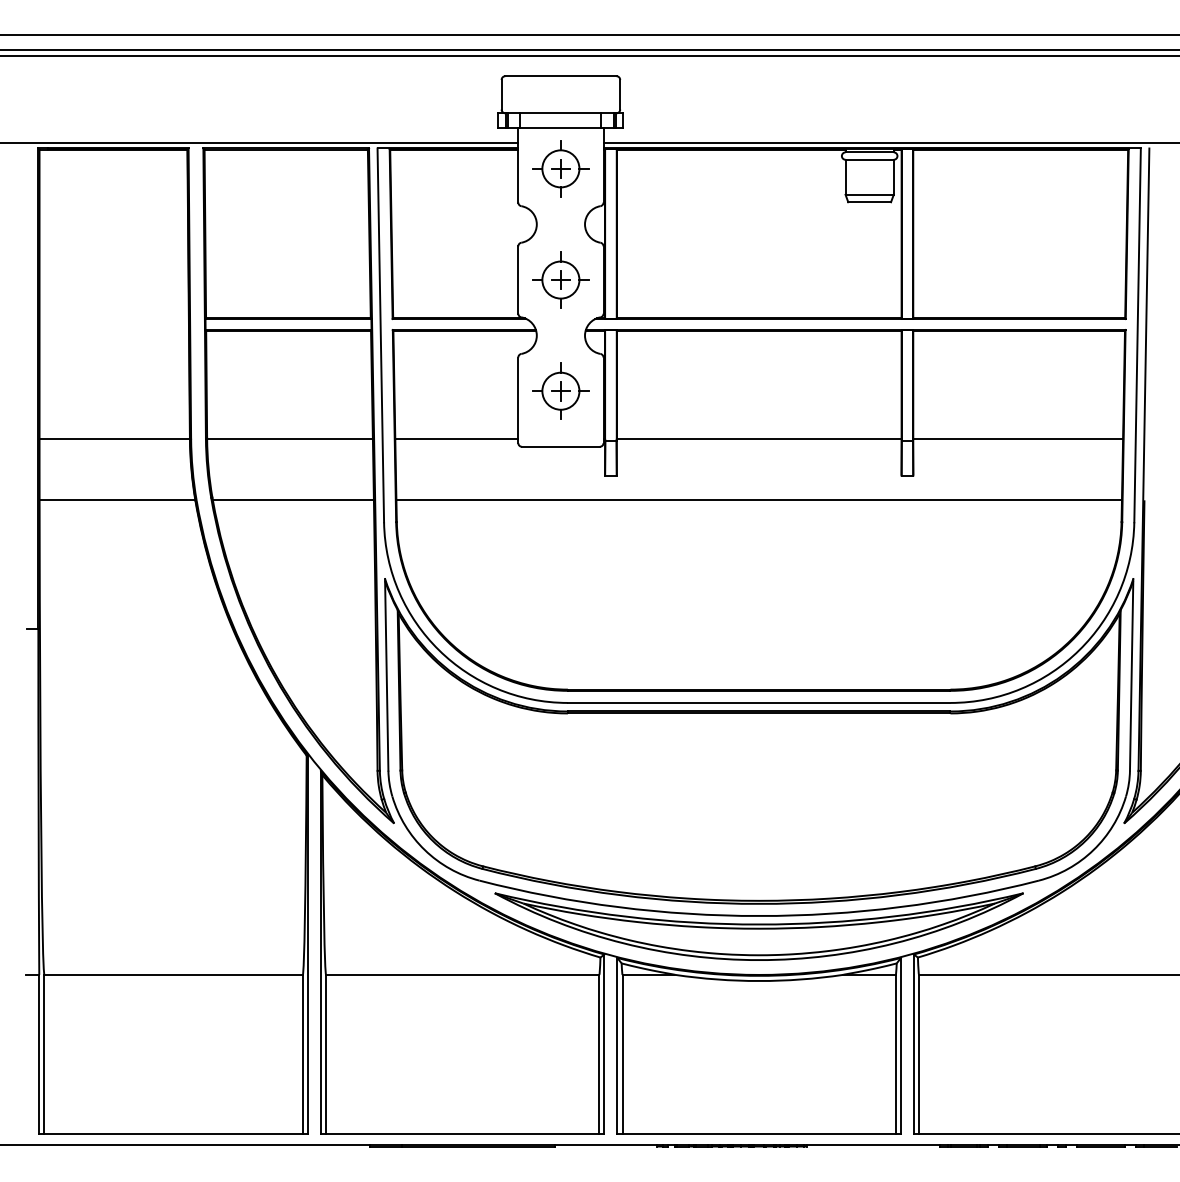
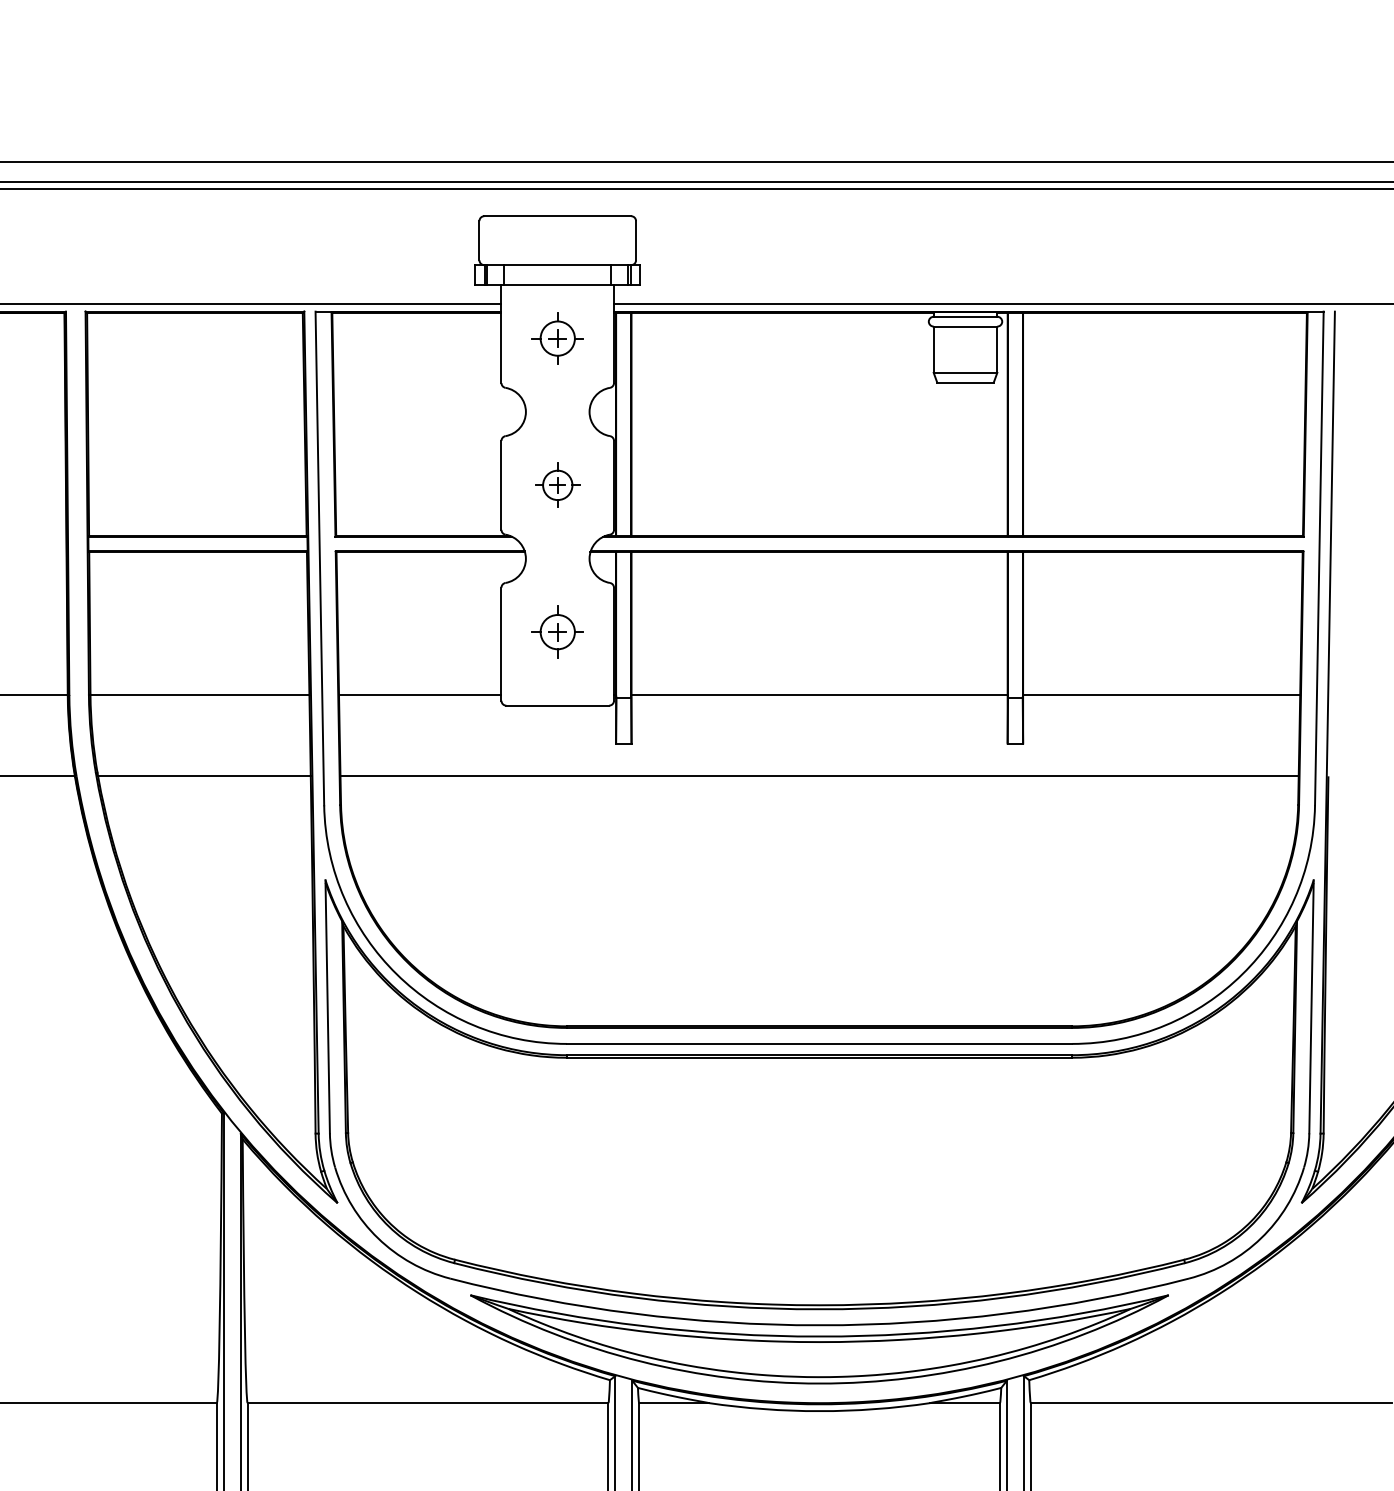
part: (560, 168) -> (557, 338), size x0.7
part: (560, 279) -> (557, 484), size x0.6
part: (560, 390) -> (557, 631), size x0.7

